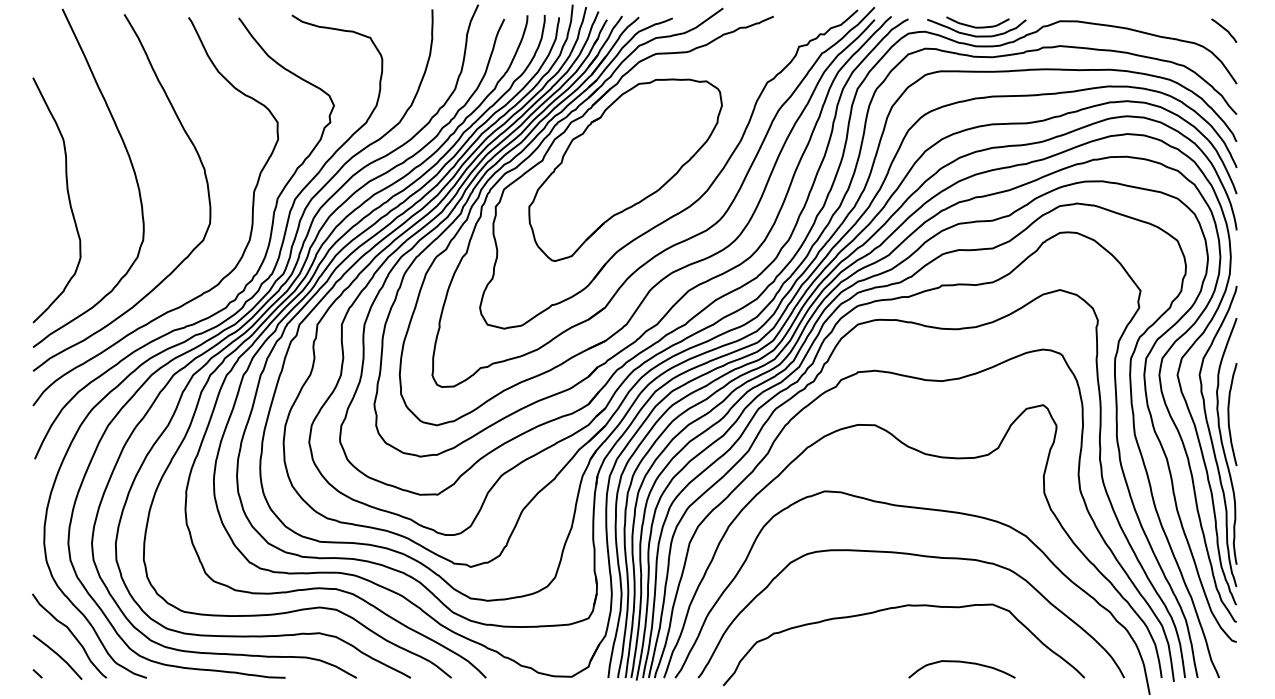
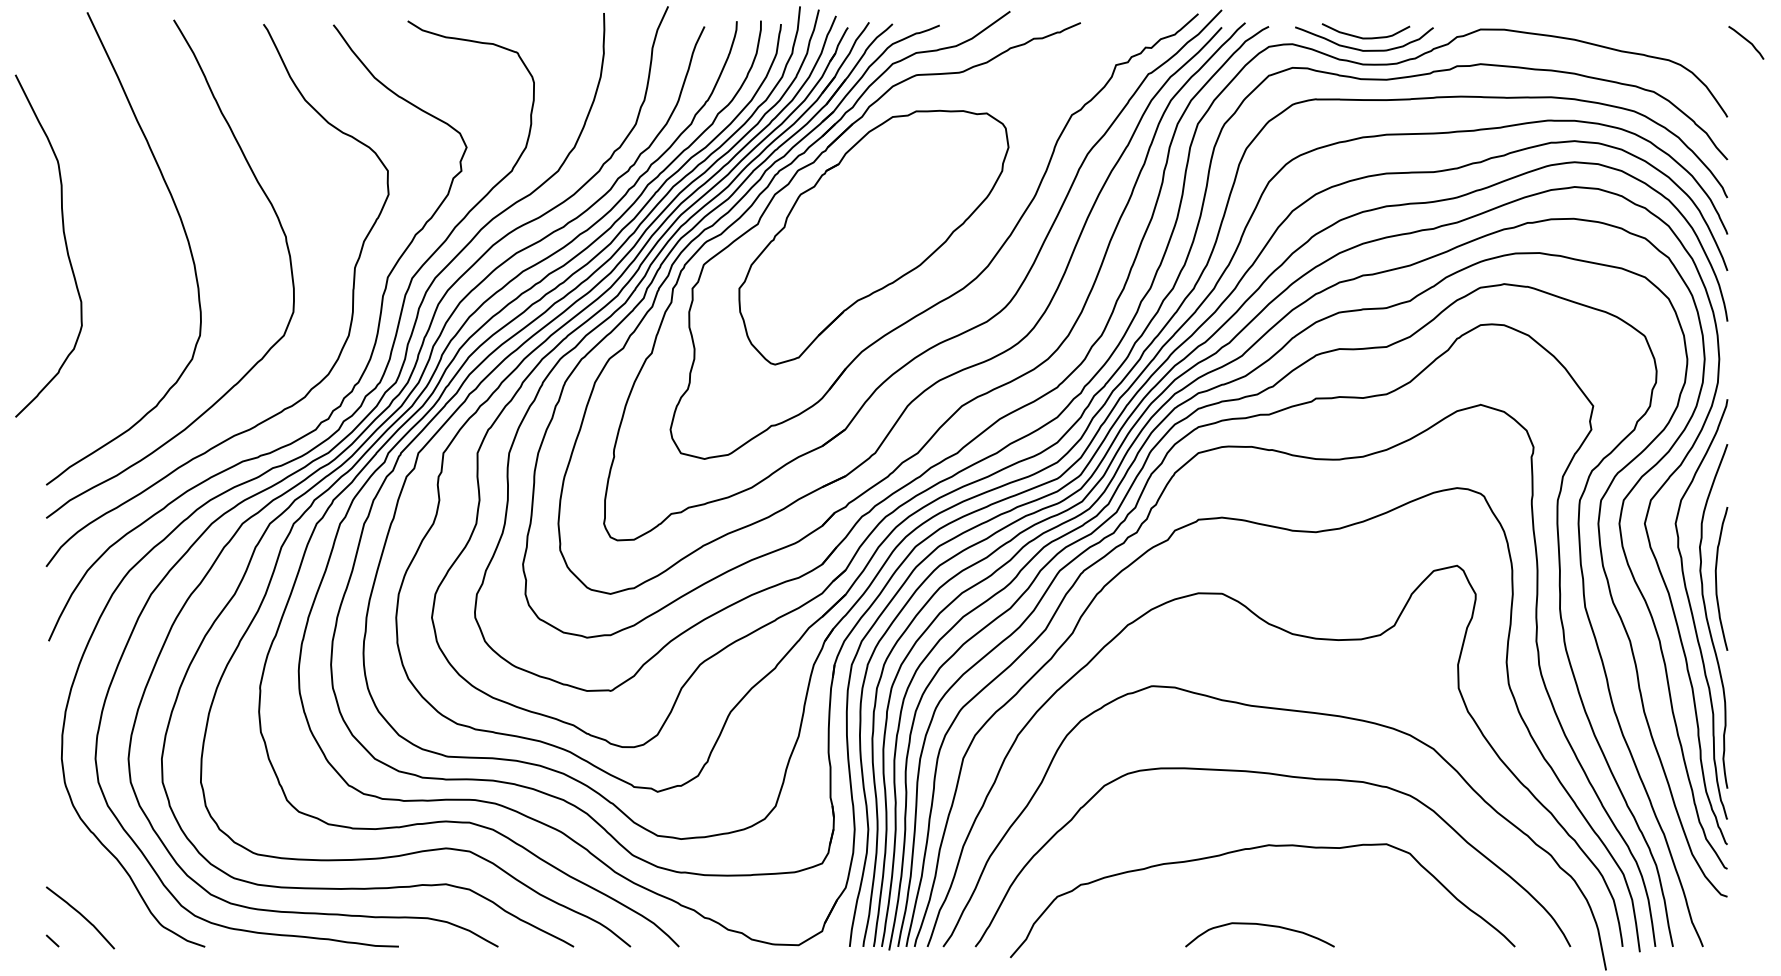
curve: (1224, 29) -> (1746, 41), moved
curve: (68, 200) -> (64, 246), moved
curve: (71, 634) -> (99, 886), removed
curve: (964, 663) -> (1263, 926), moved

